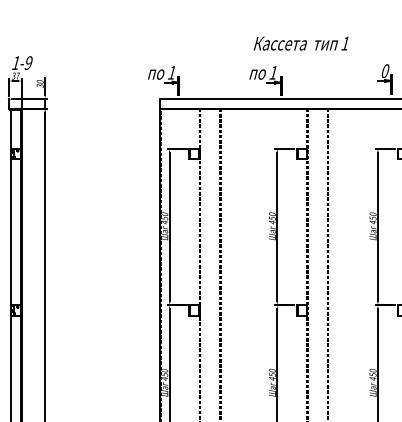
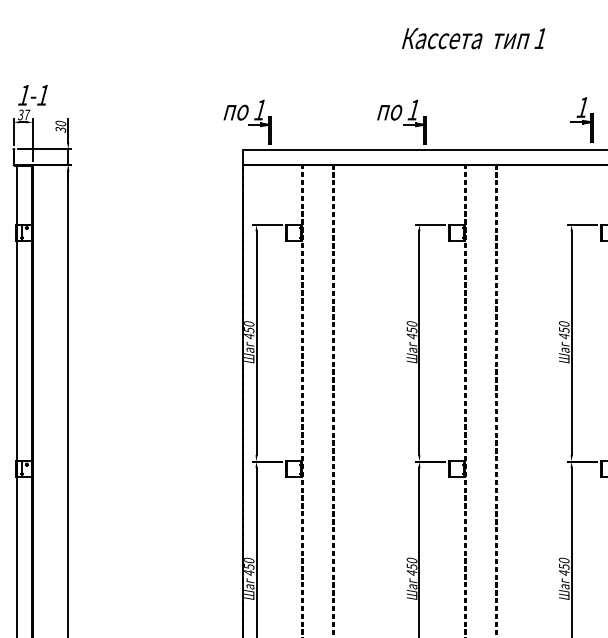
text: (301, 43) -> (474, 38), moved
text: (28, 63) -> (43, 95), 1-9 -> 1-1
text: (385, 71) -> (583, 107), 0 -> 1

